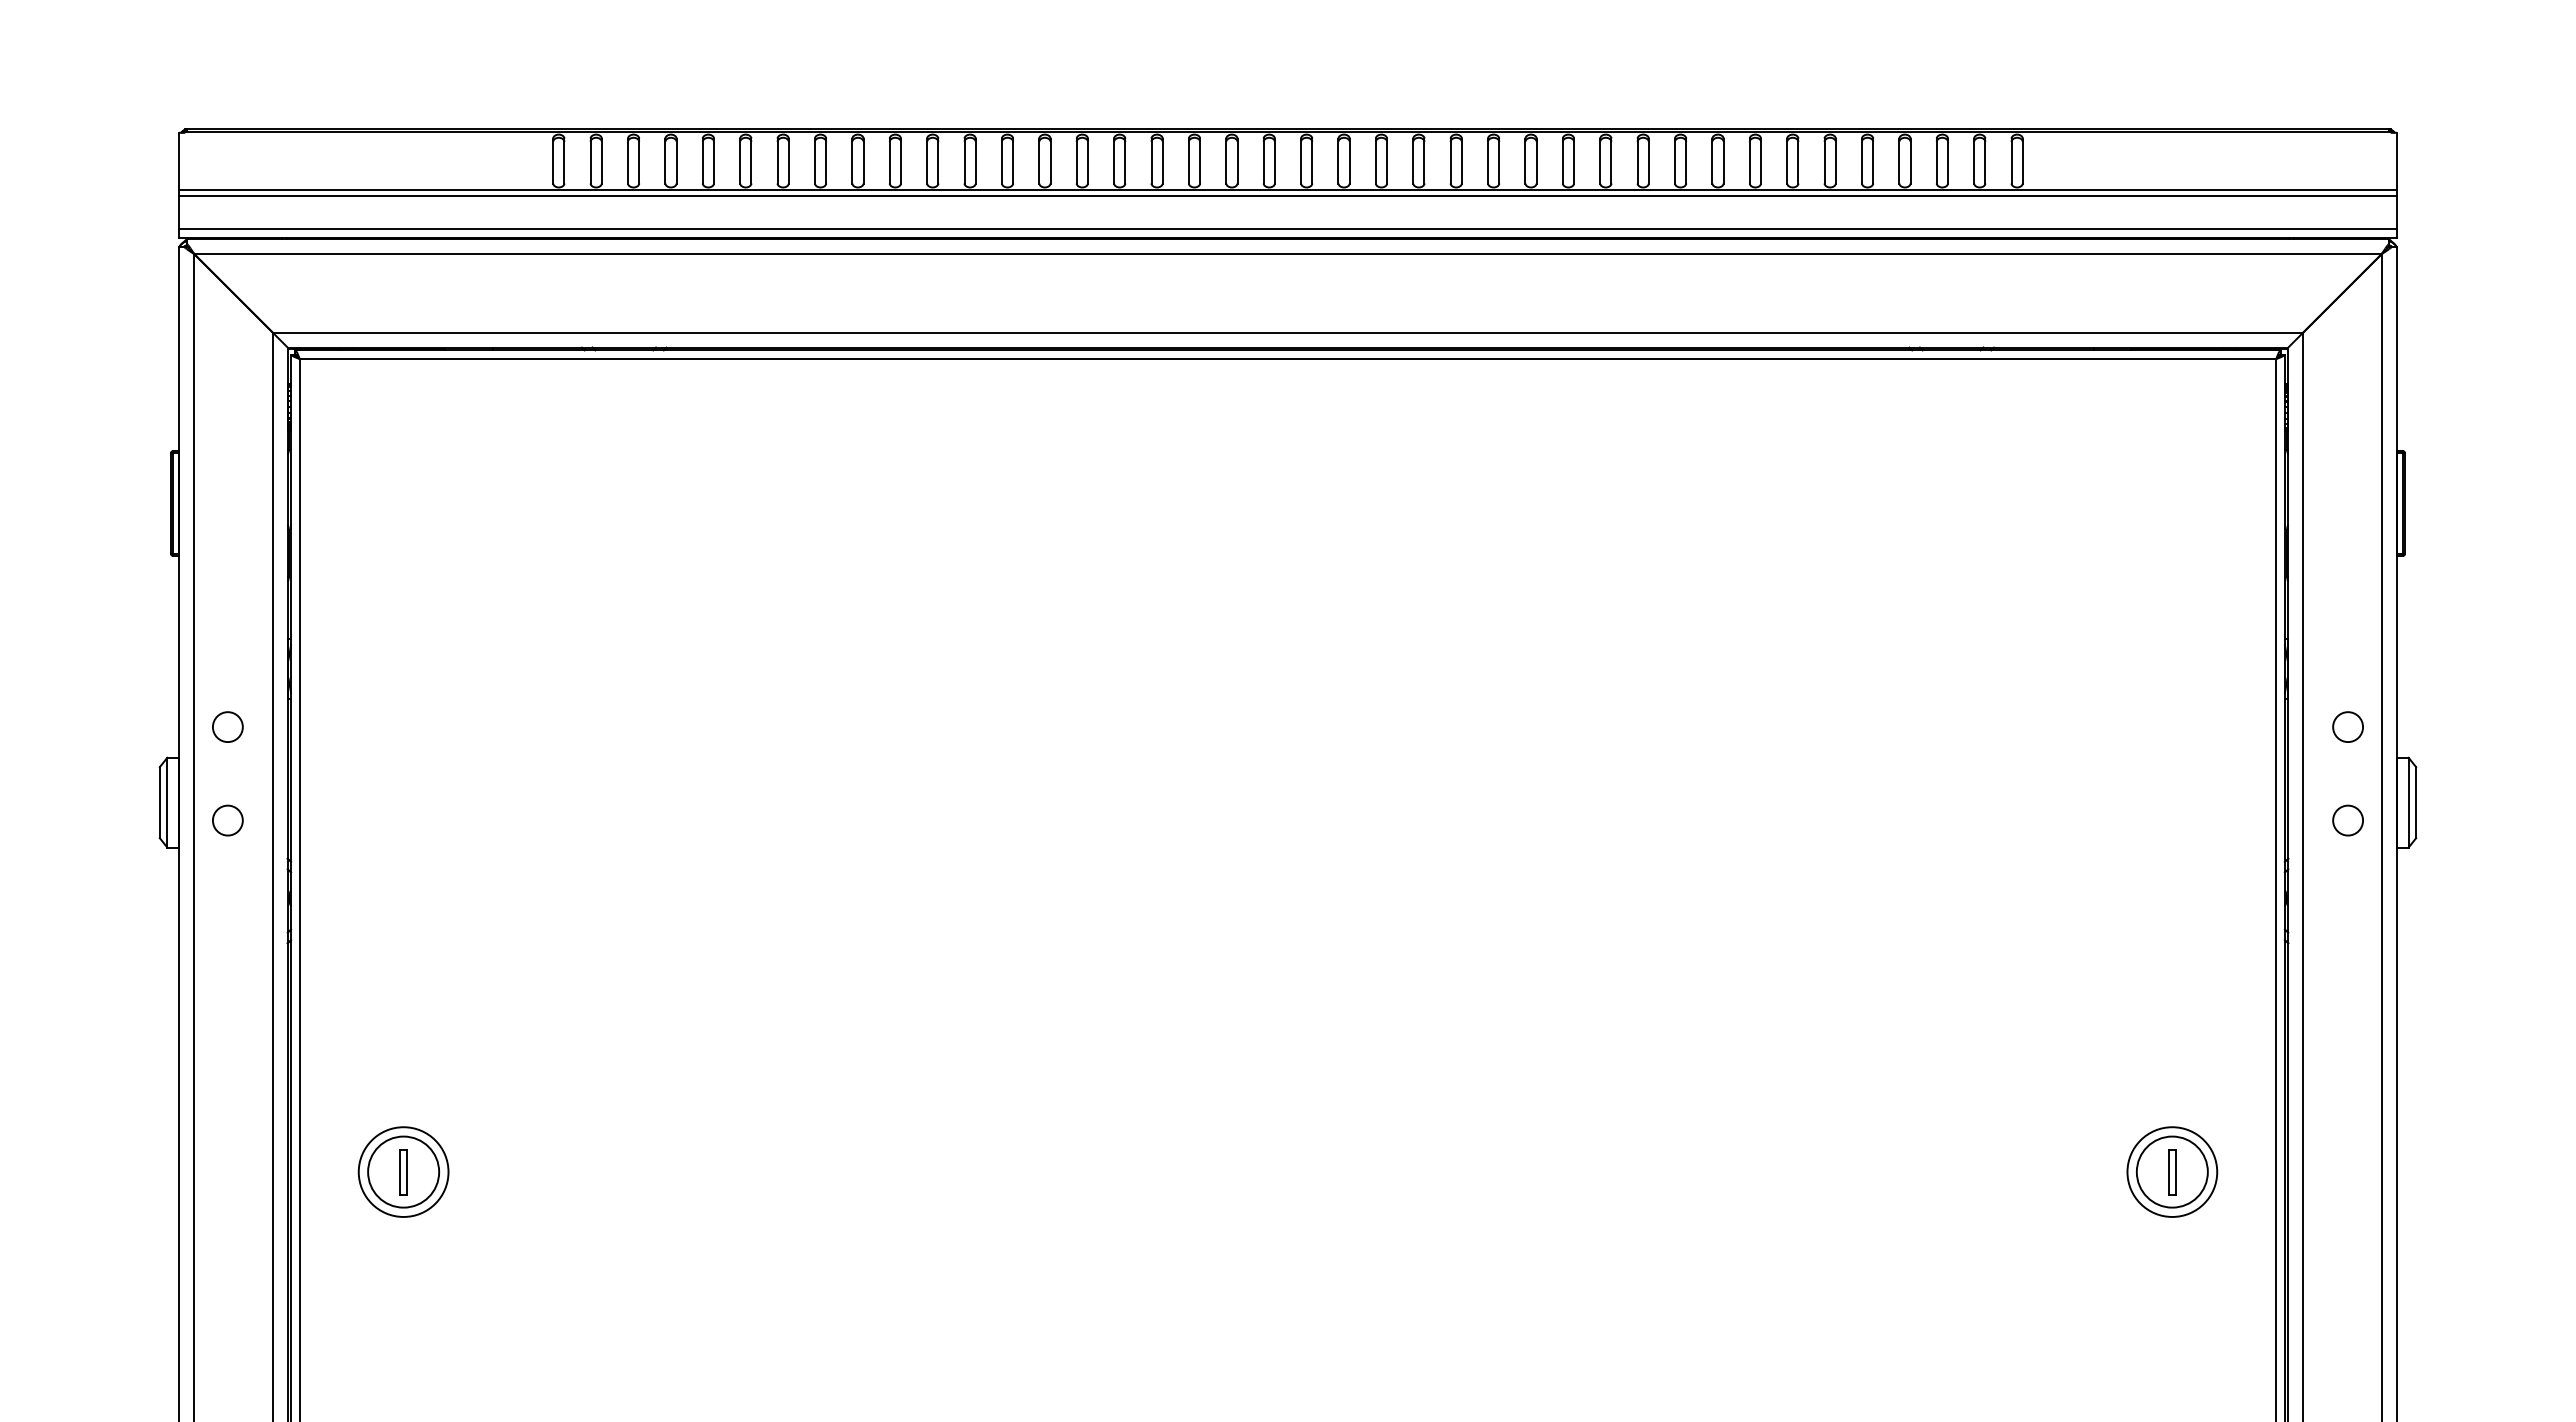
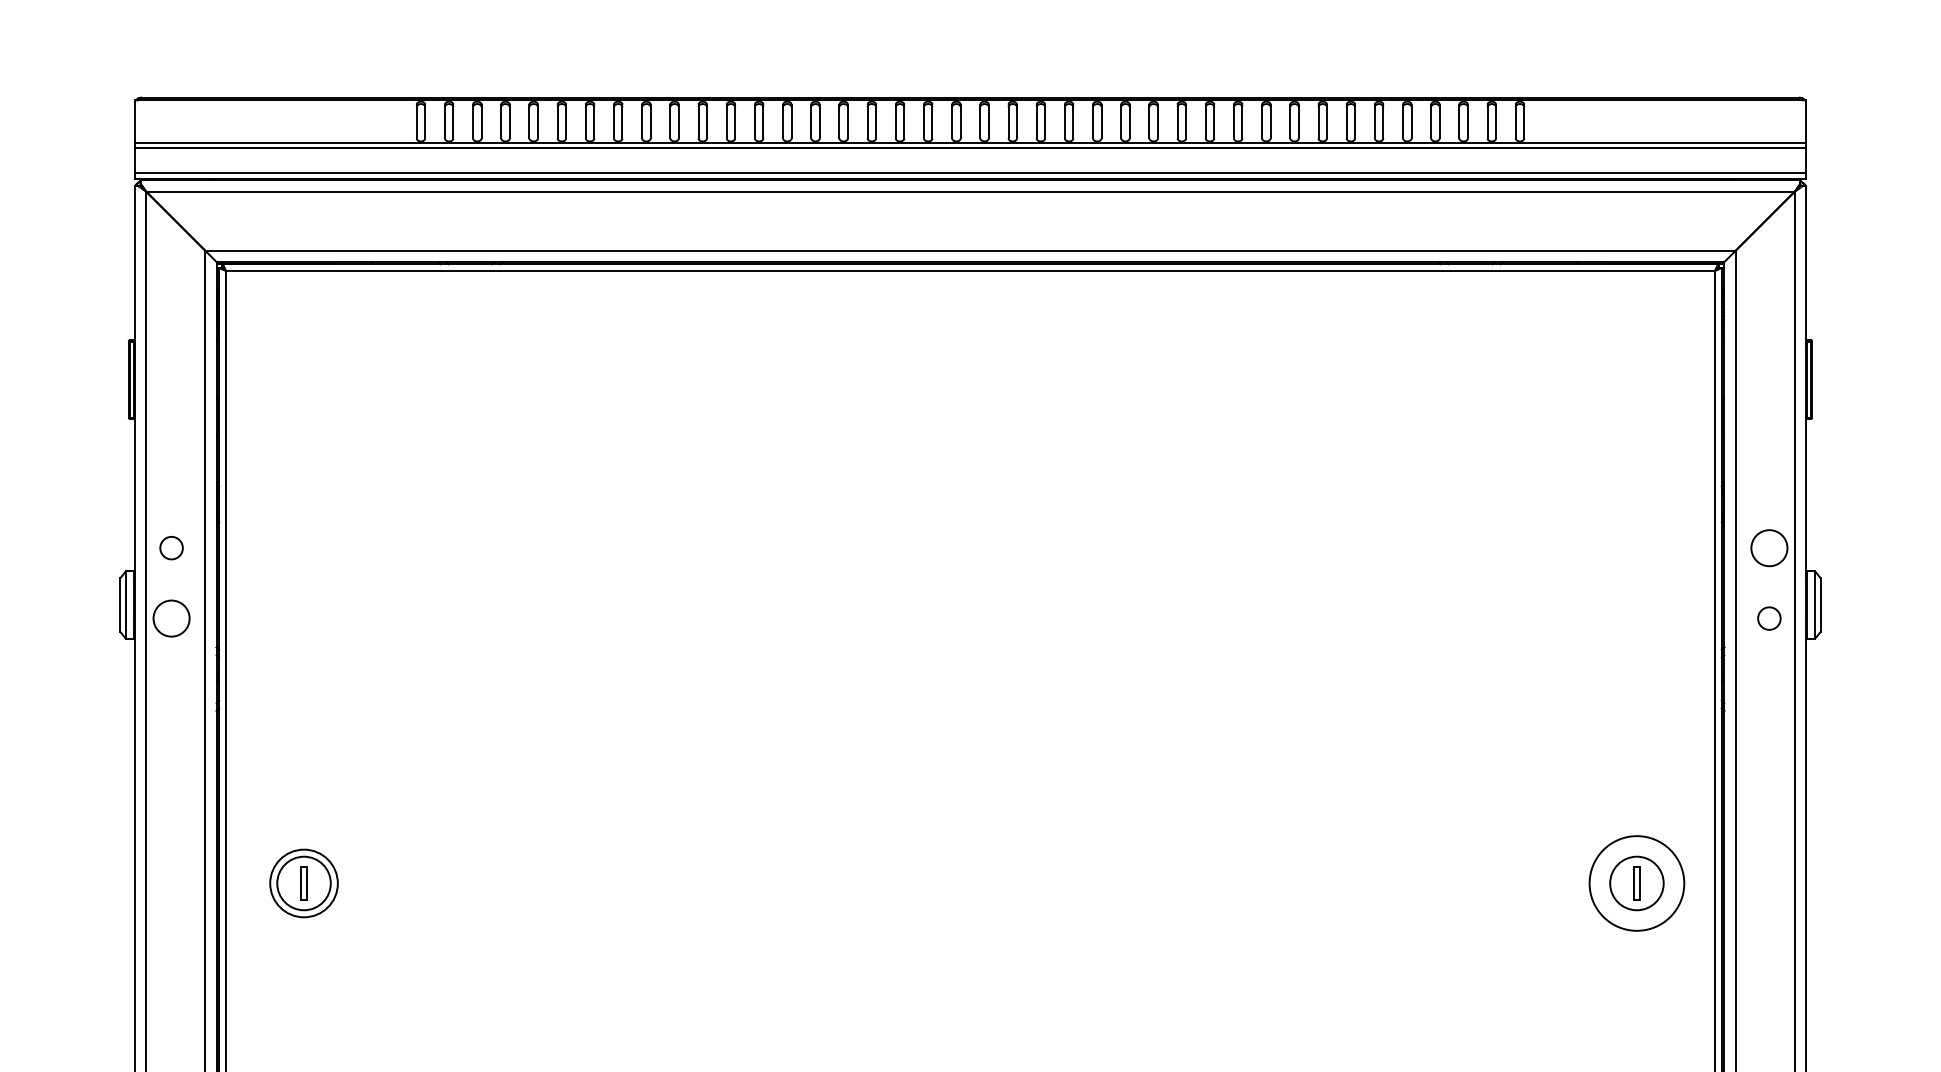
circle: (2347, 726) -> (1768, 547), size x1.6
circle: (227, 820) -> (171, 618), size x1.6
circle: (2172, 1171) -> (1637, 883), size x1.4

